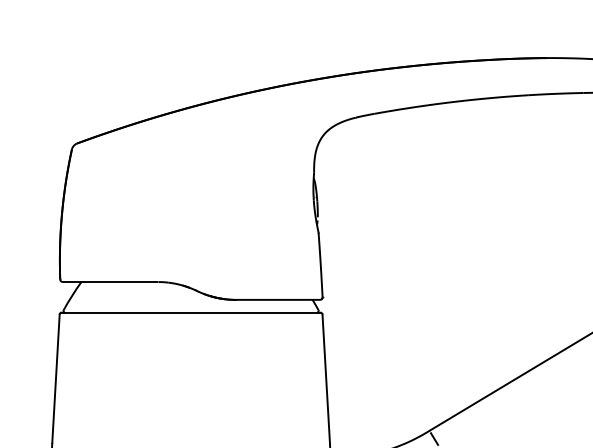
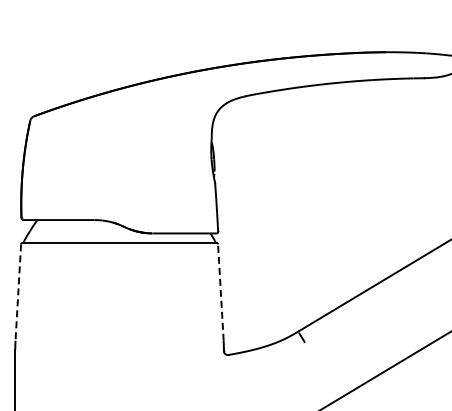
line: (325, 378) -> (220, 292), solid -> dashed
line: (56, 379) -> (18, 293), solid -> dashed

